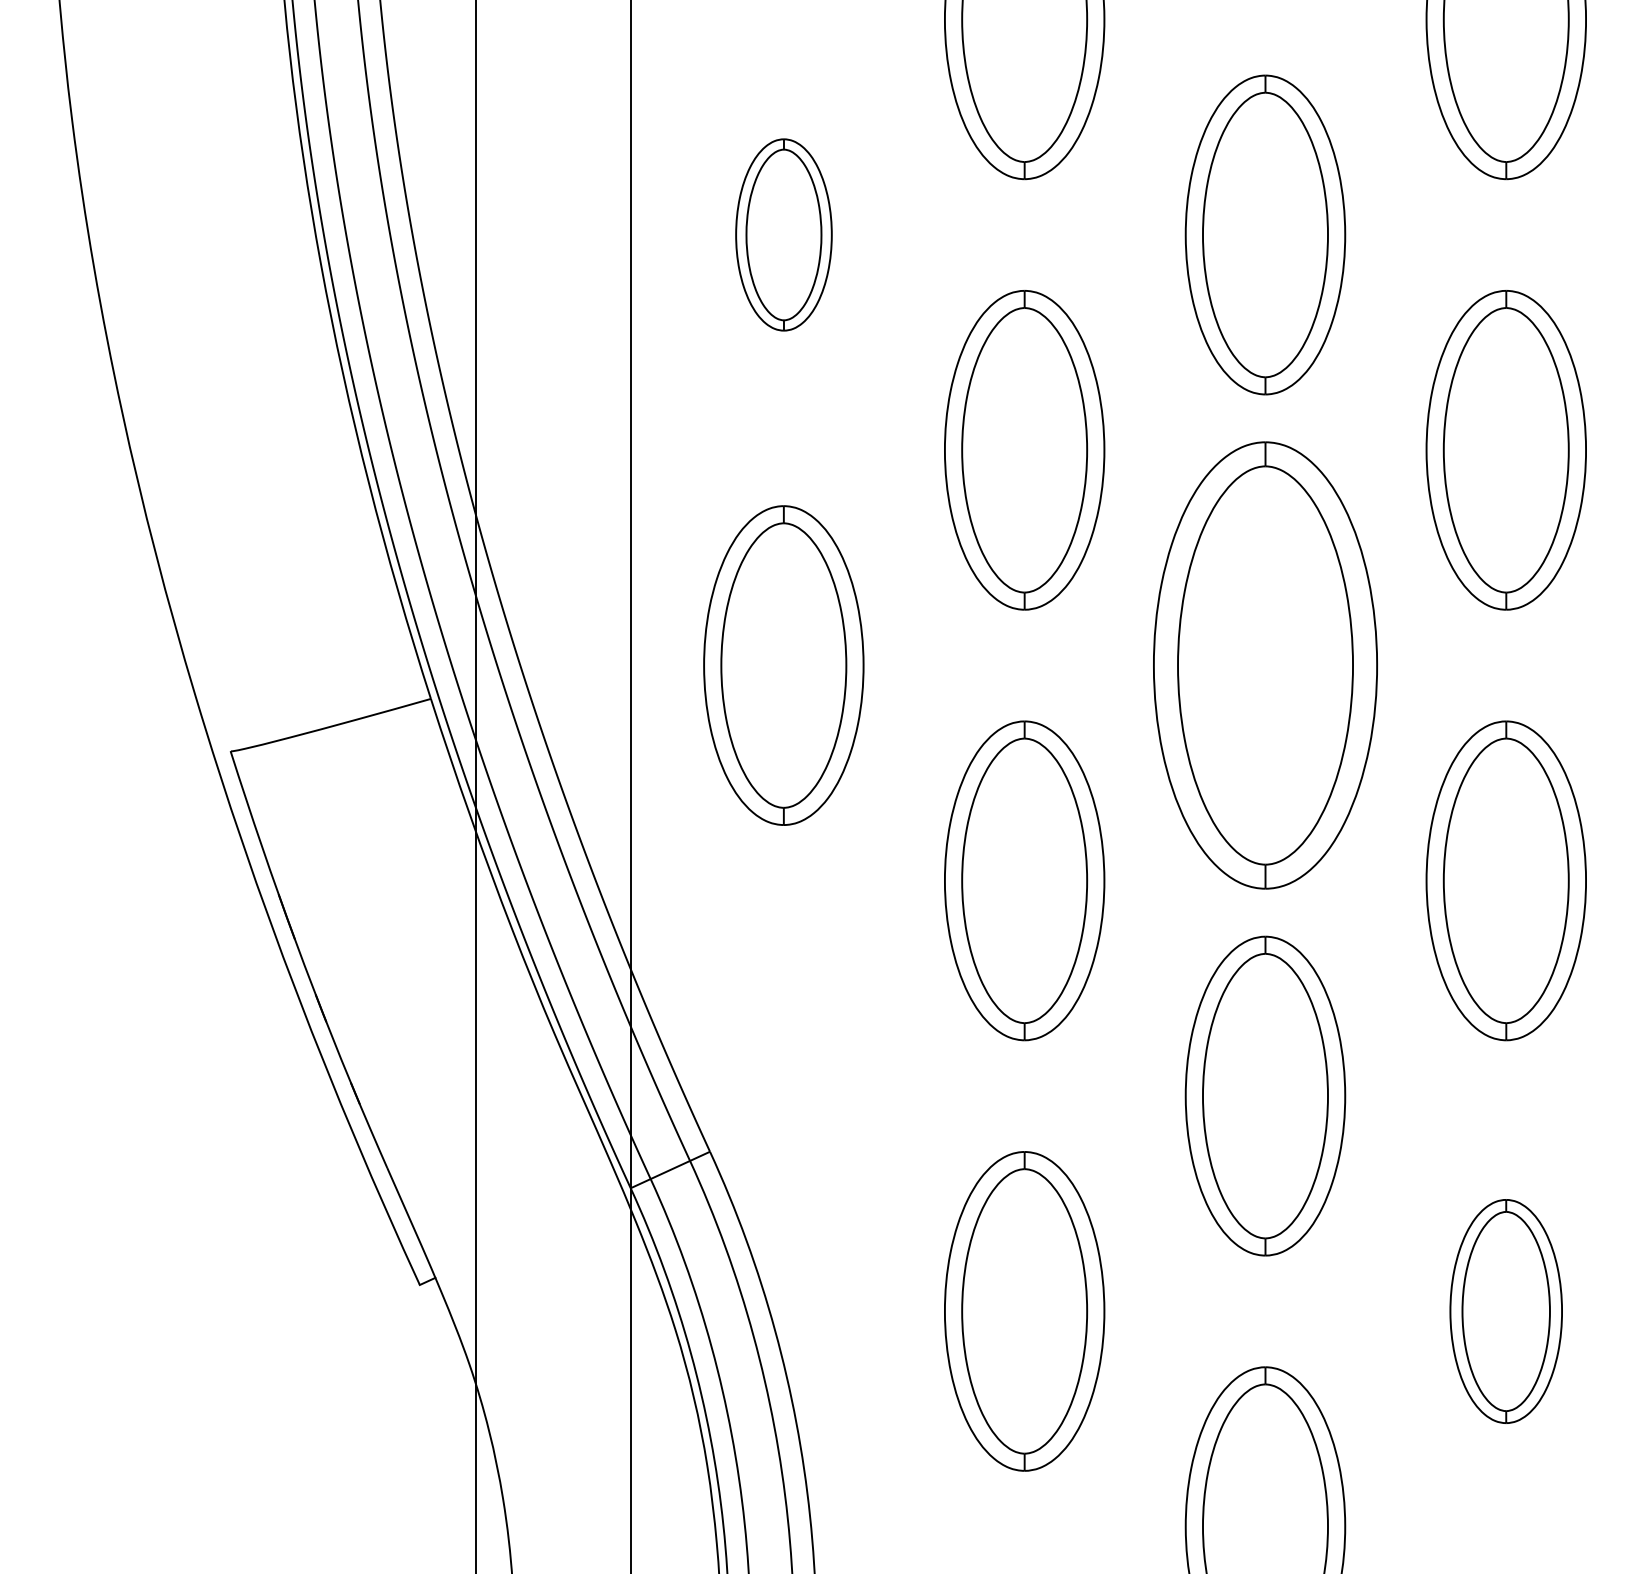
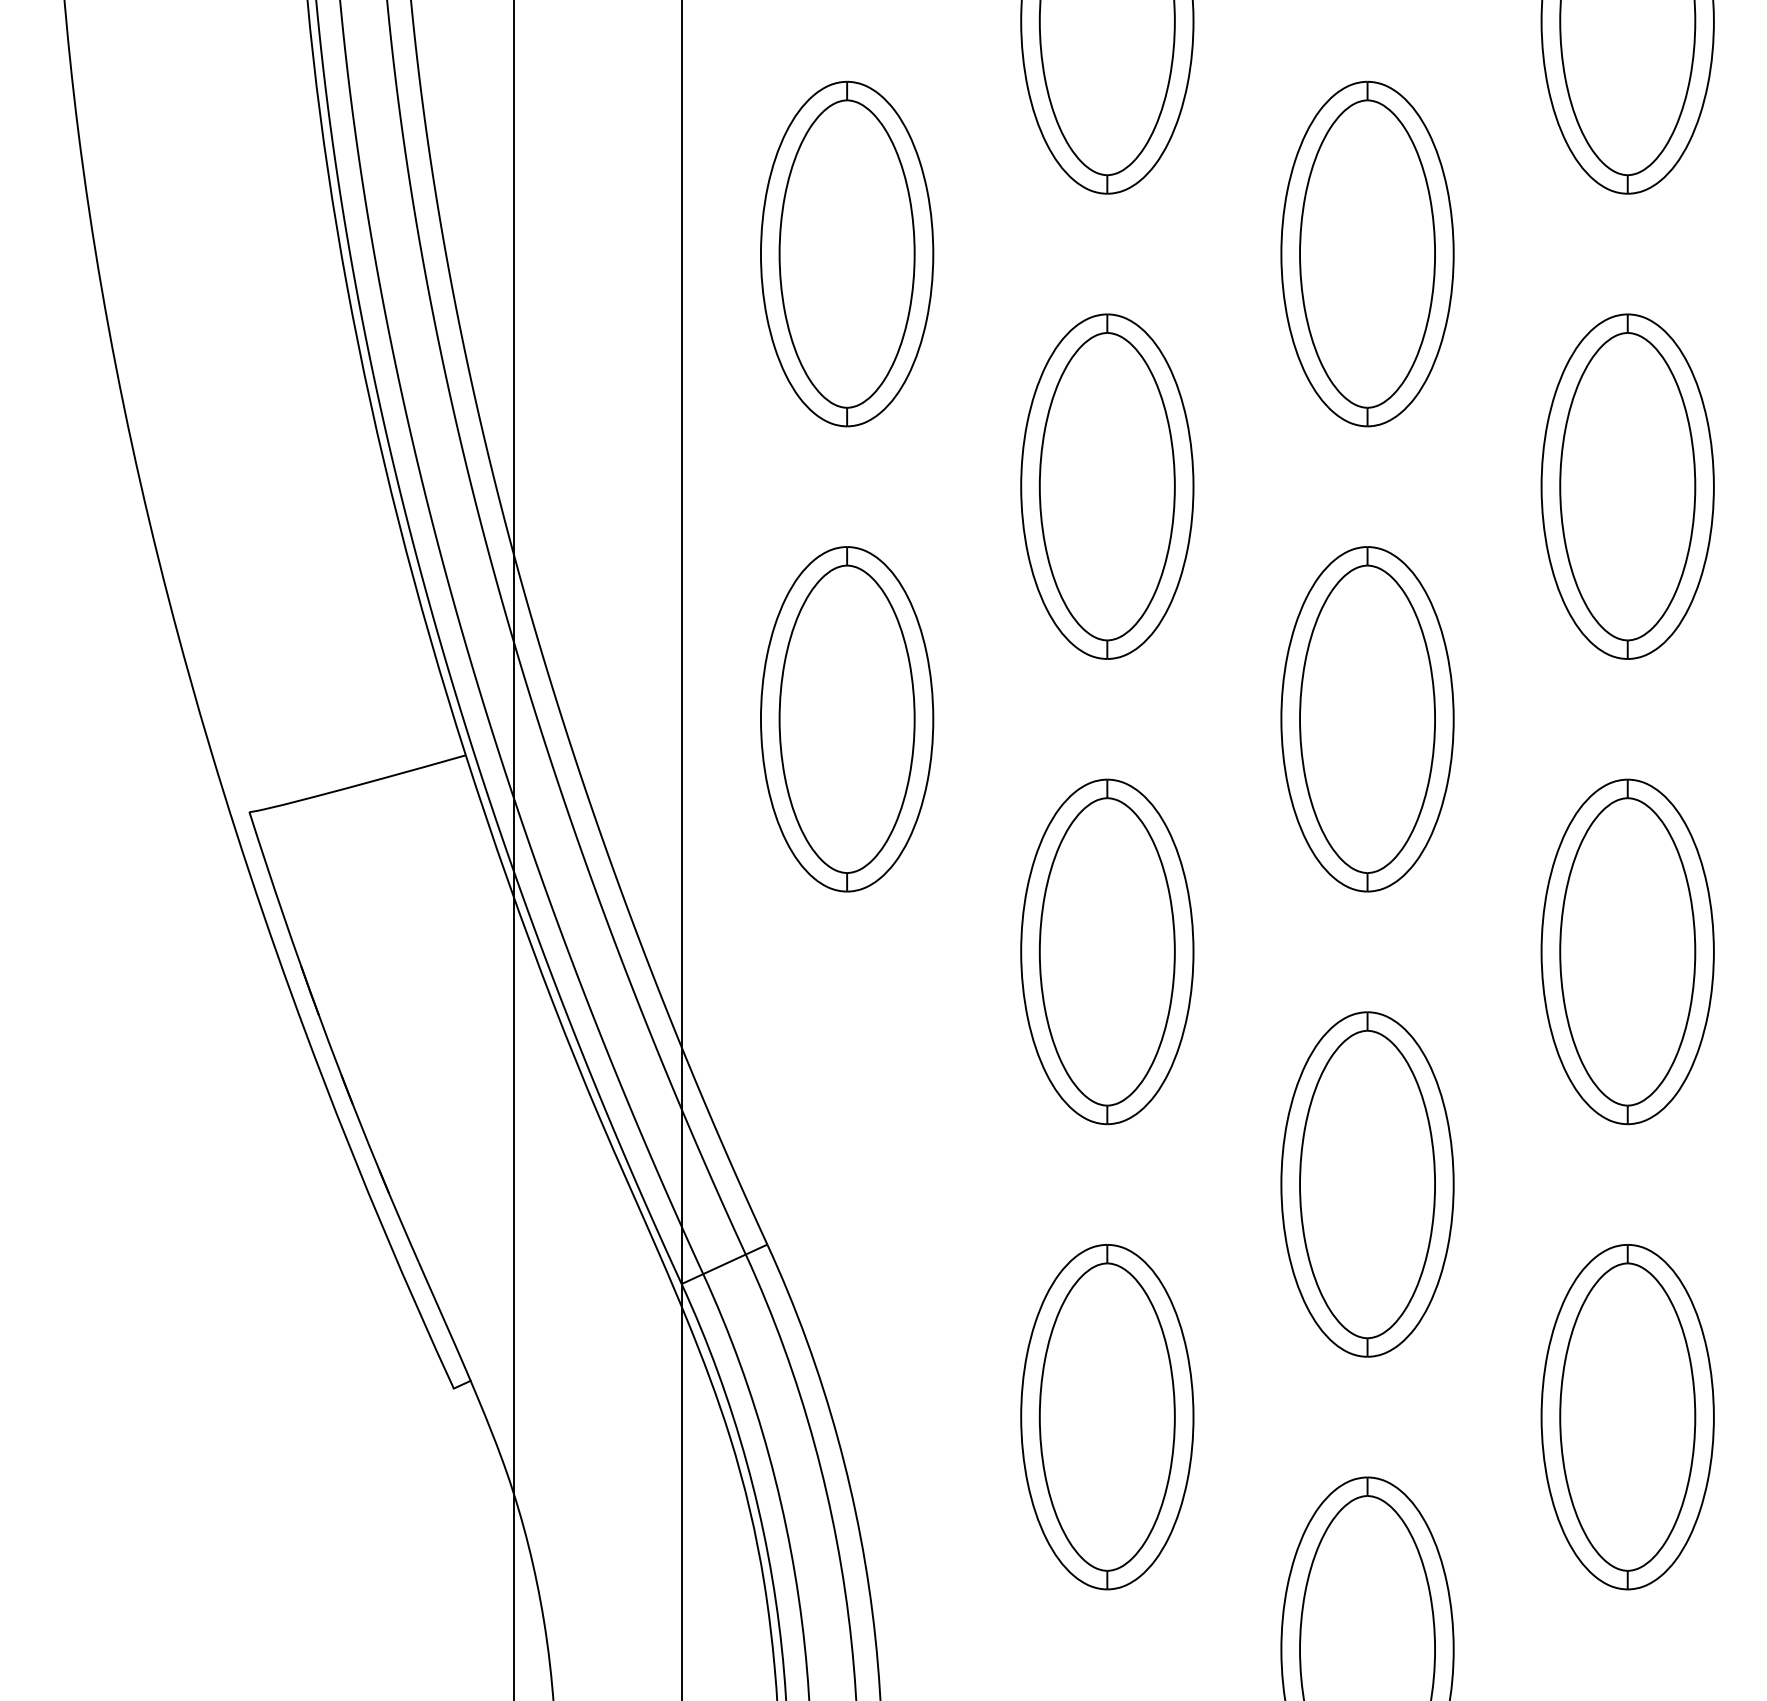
part: (784, 234) -> (847, 253), size x1.67
part: (1265, 665) -> (1367, 719), size x0.71
part: (1506, 1311) -> (1627, 1417), size x1.43

